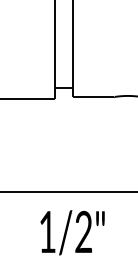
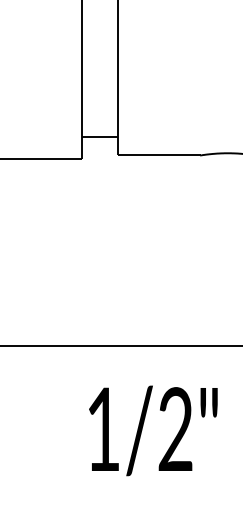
text: (72, 232) -> (153, 430), moved

